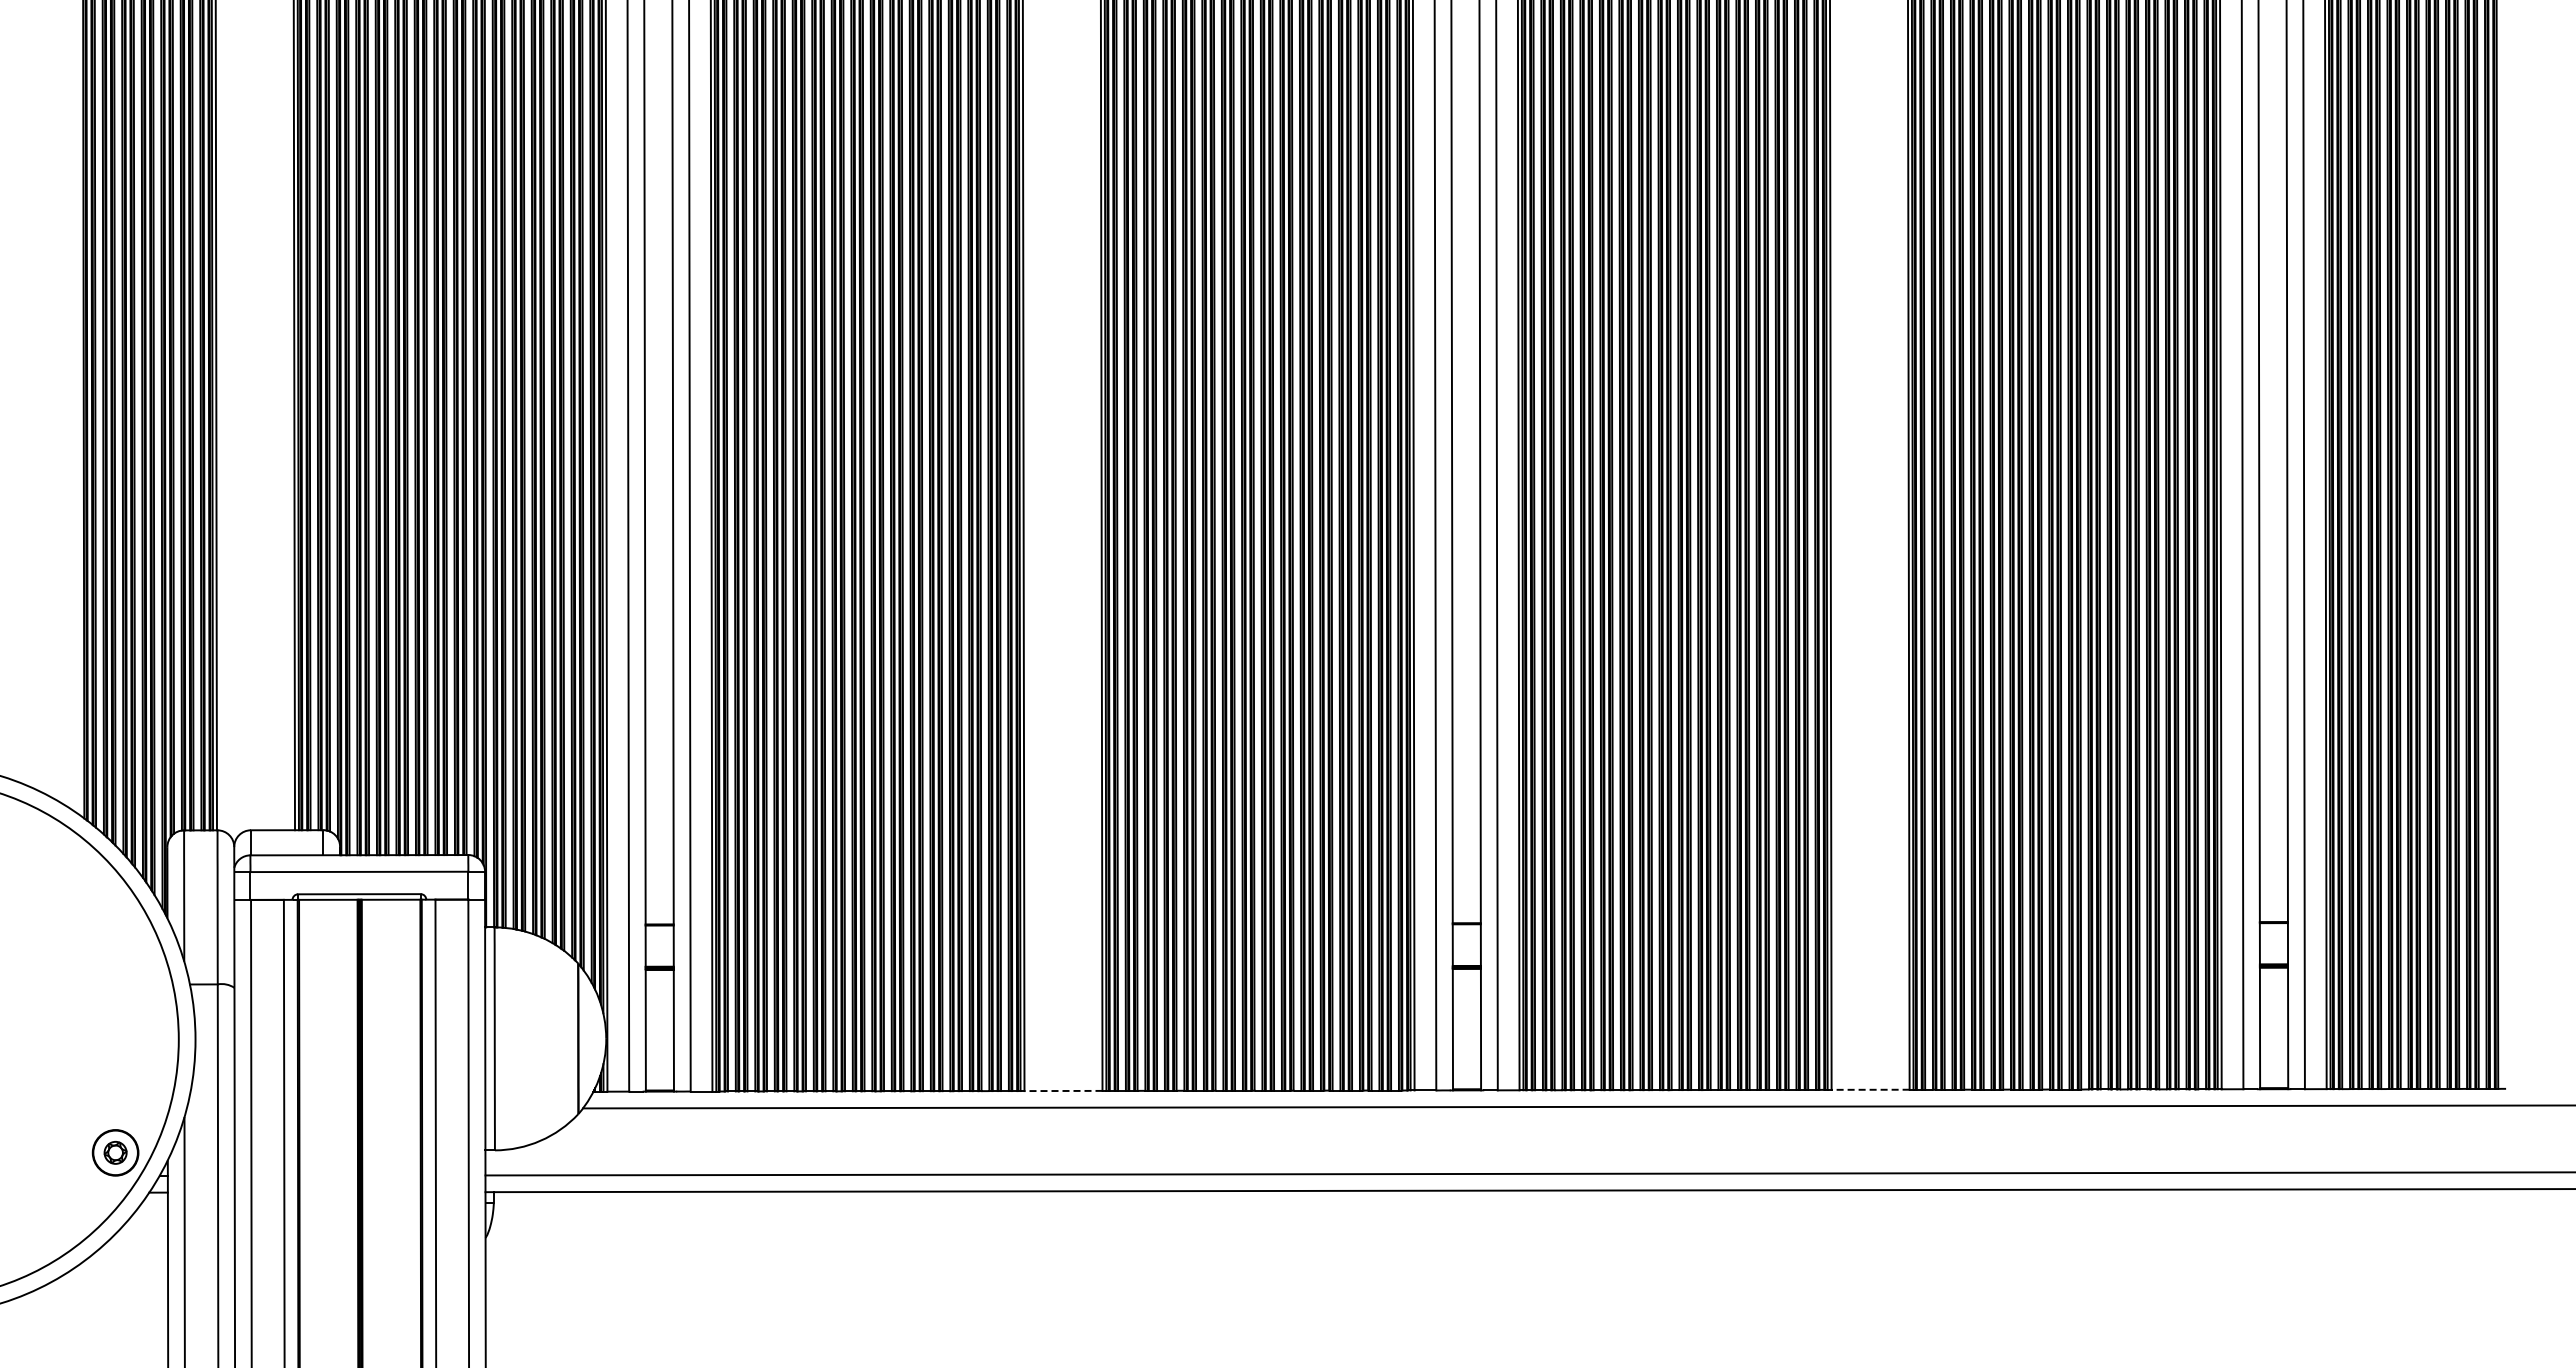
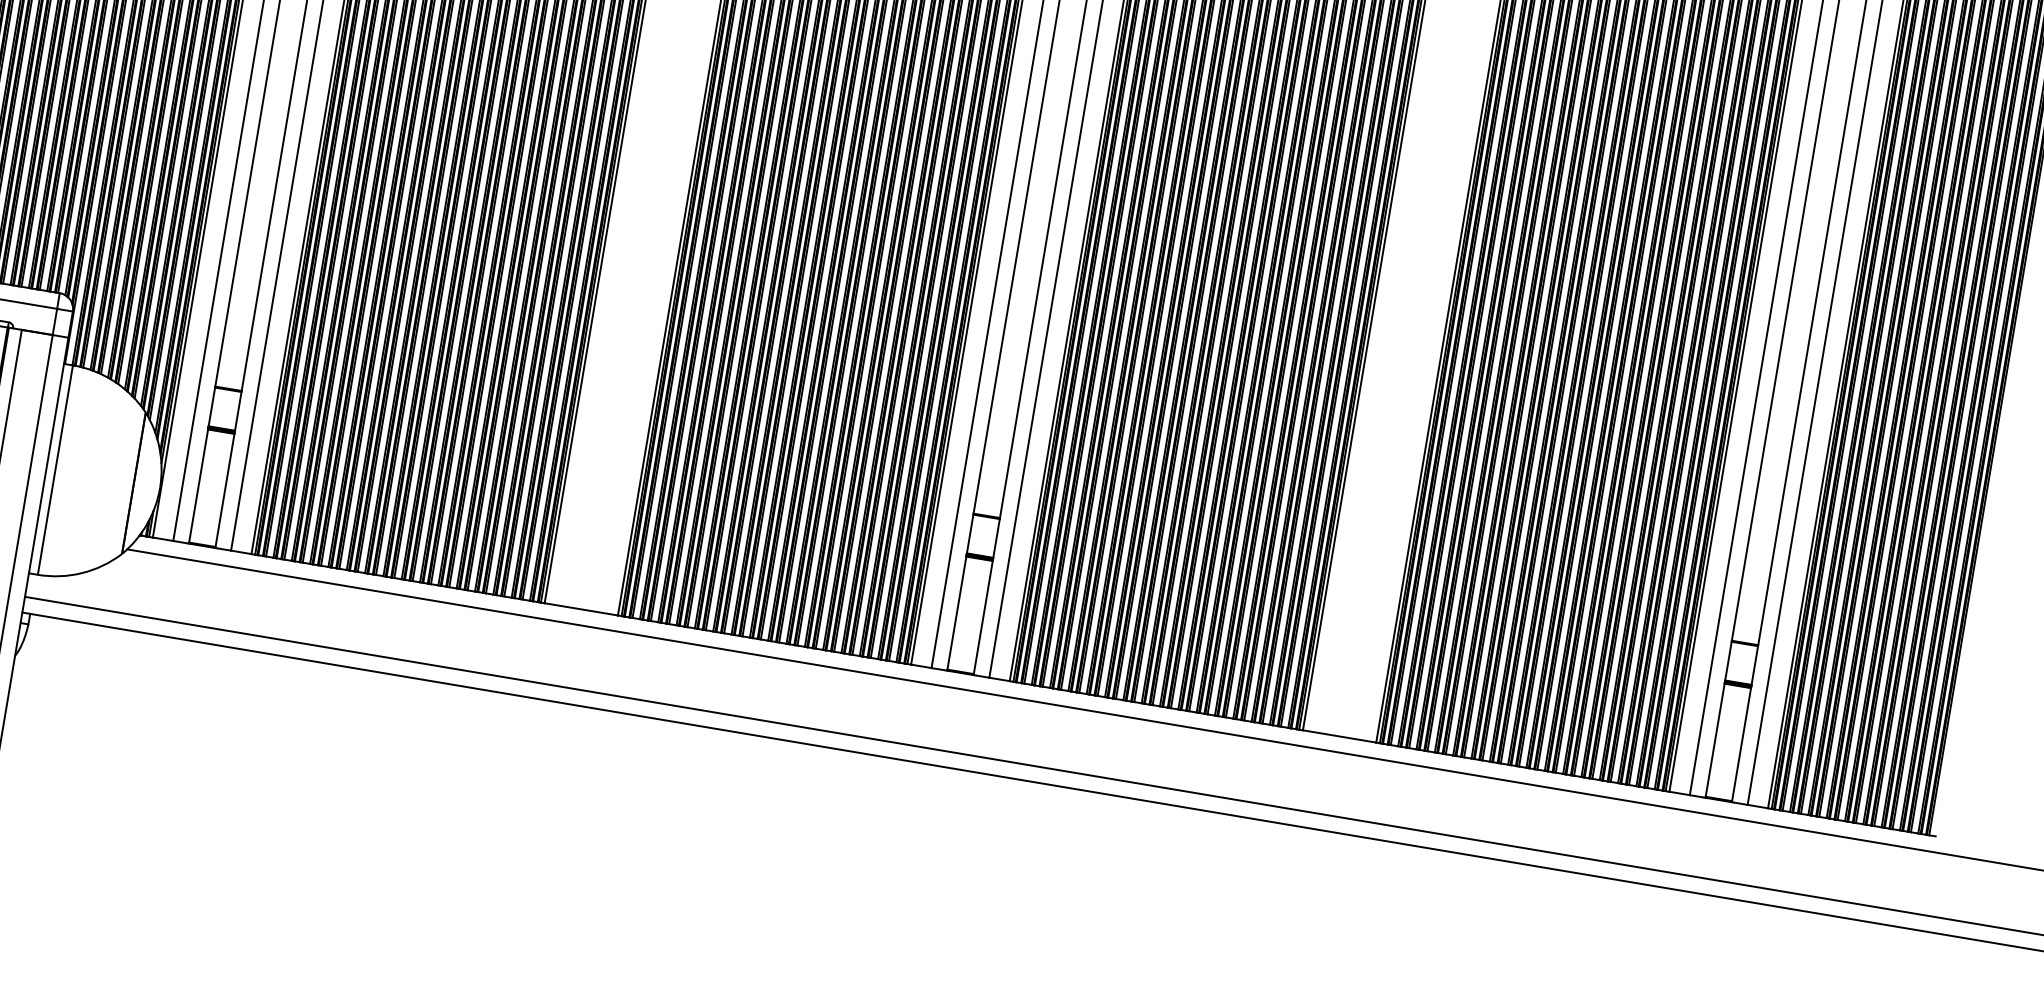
line: (1870, 1089) -> (1339, 736), dashed -> solid
line: (1063, 1090) -> (581, 608), dashed -> solid

